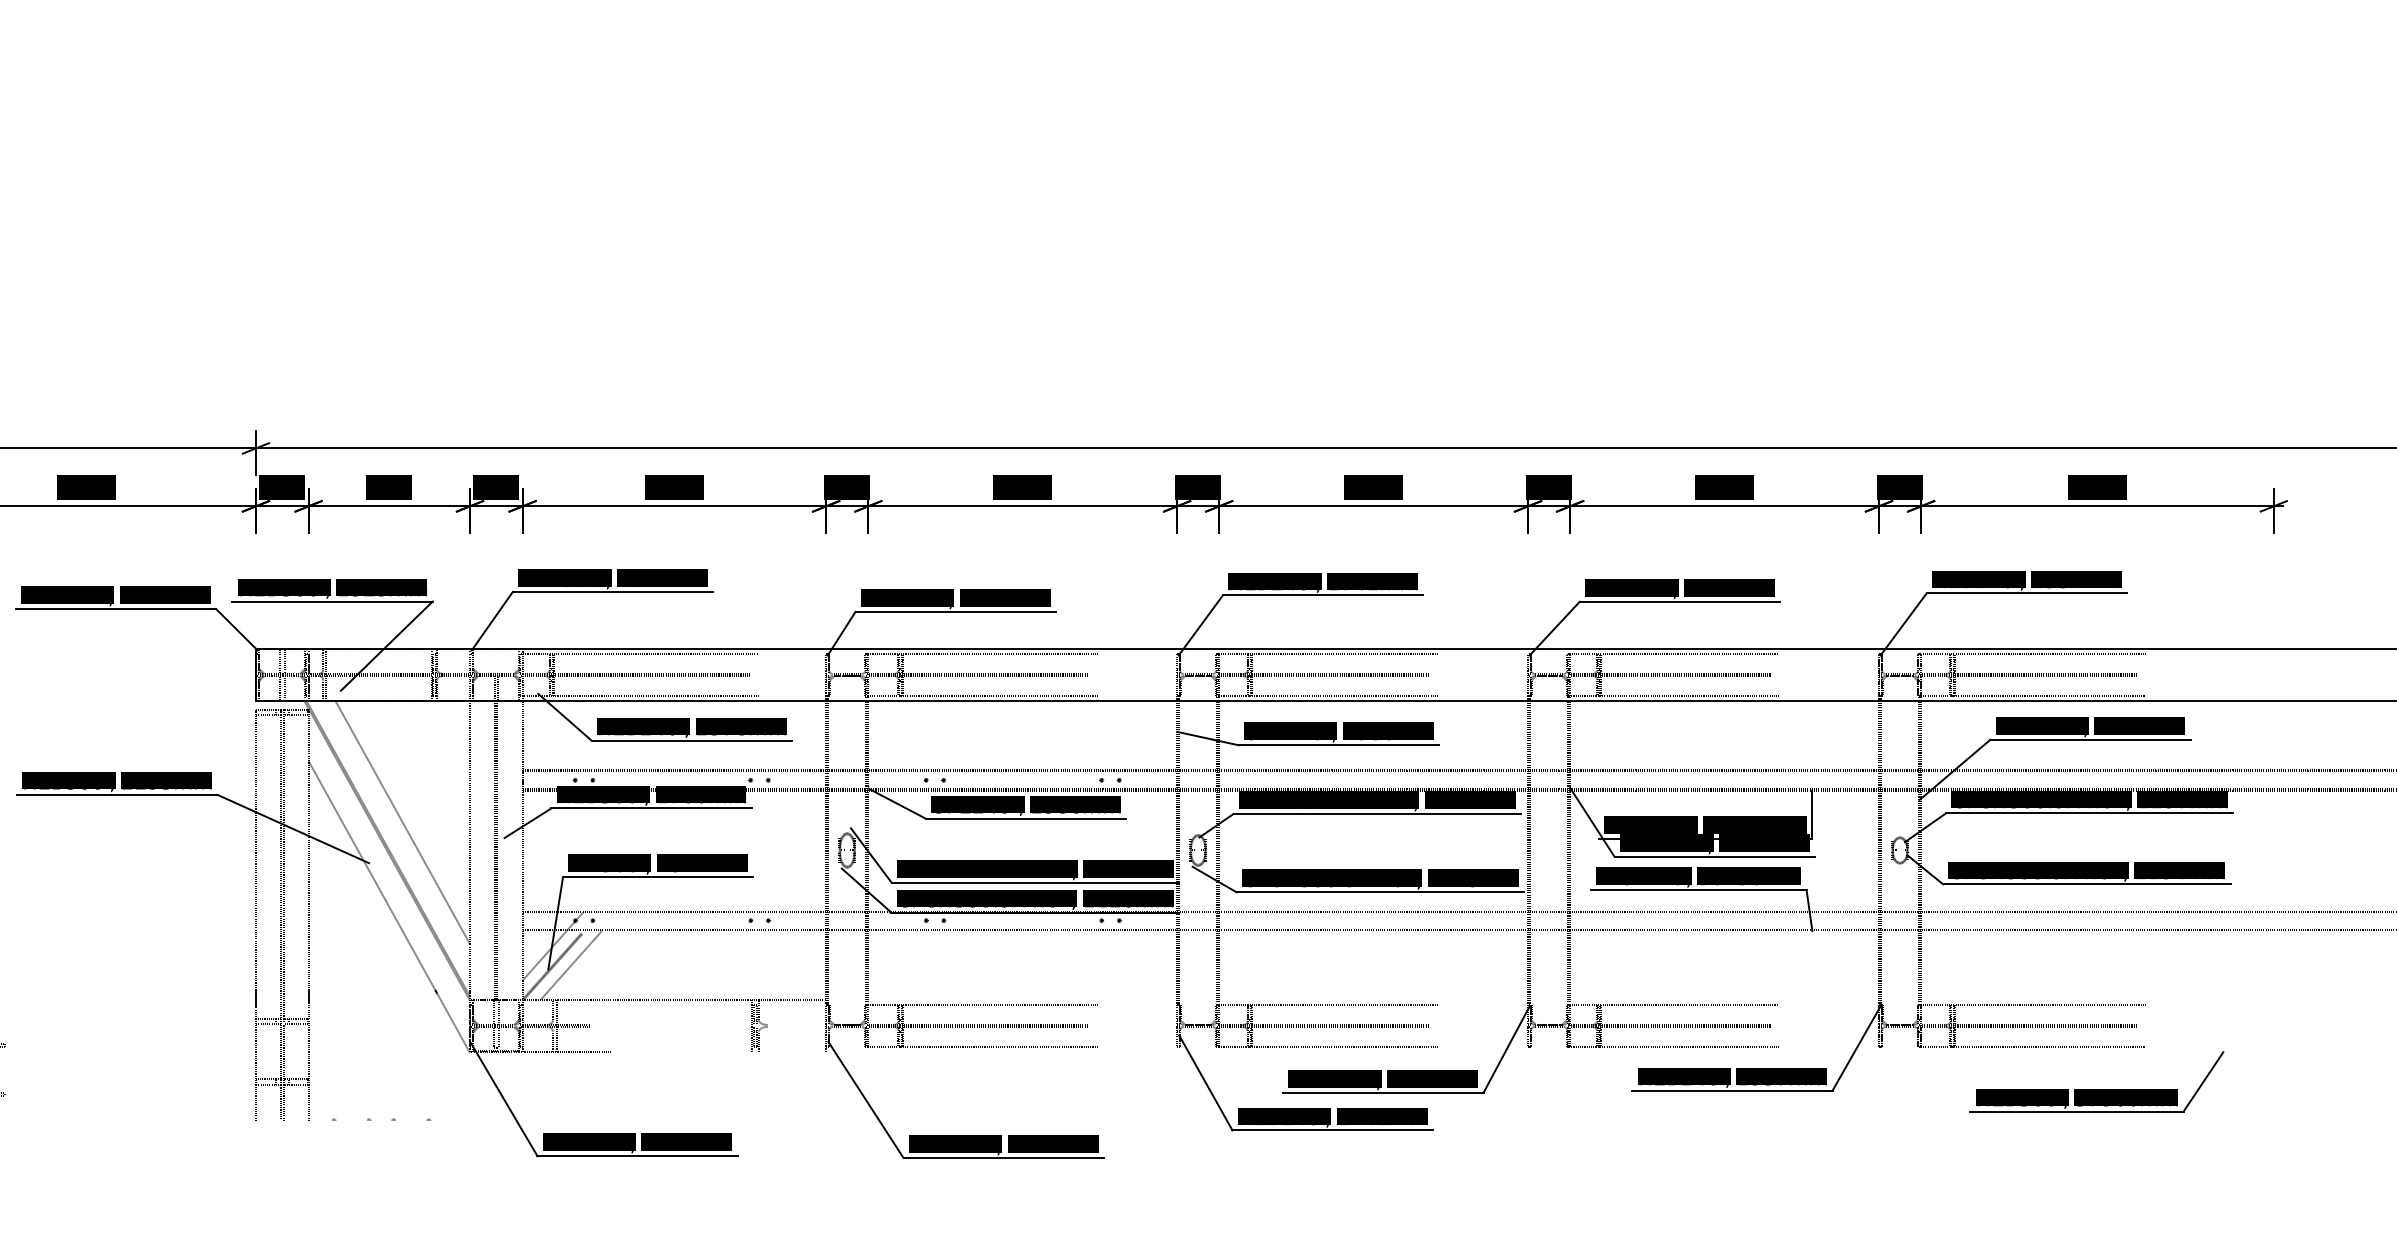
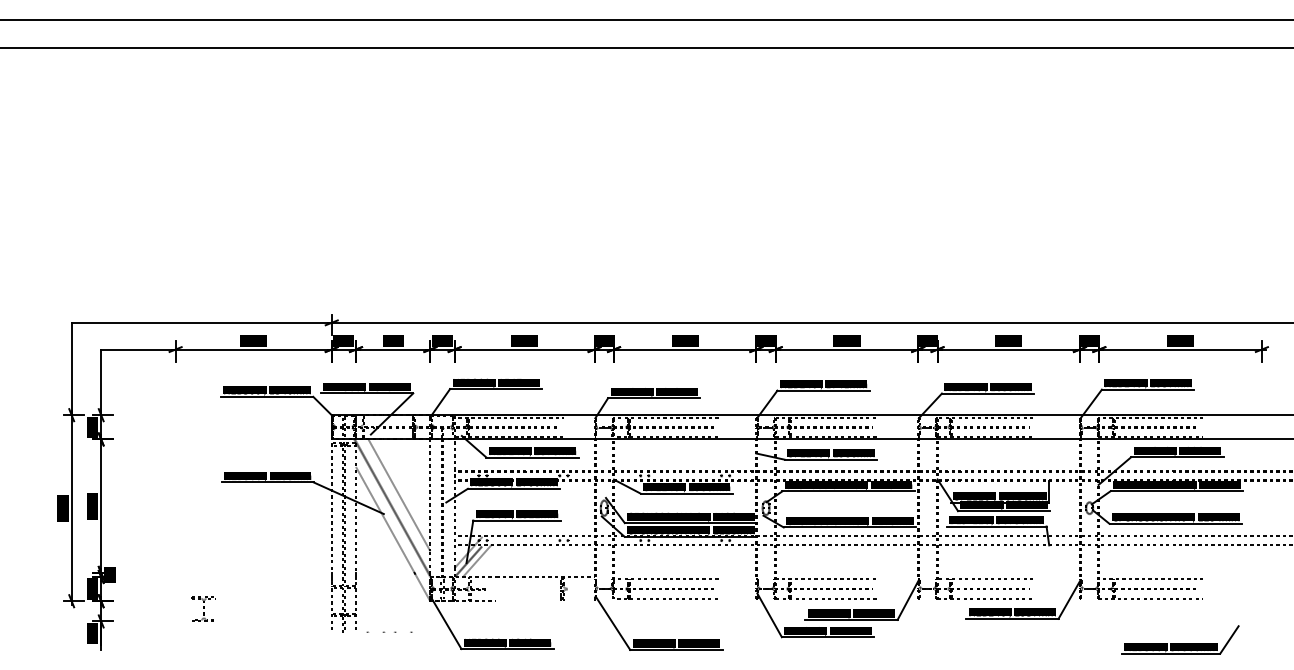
part: (2097, 1081) -> (1180, 639), moved

